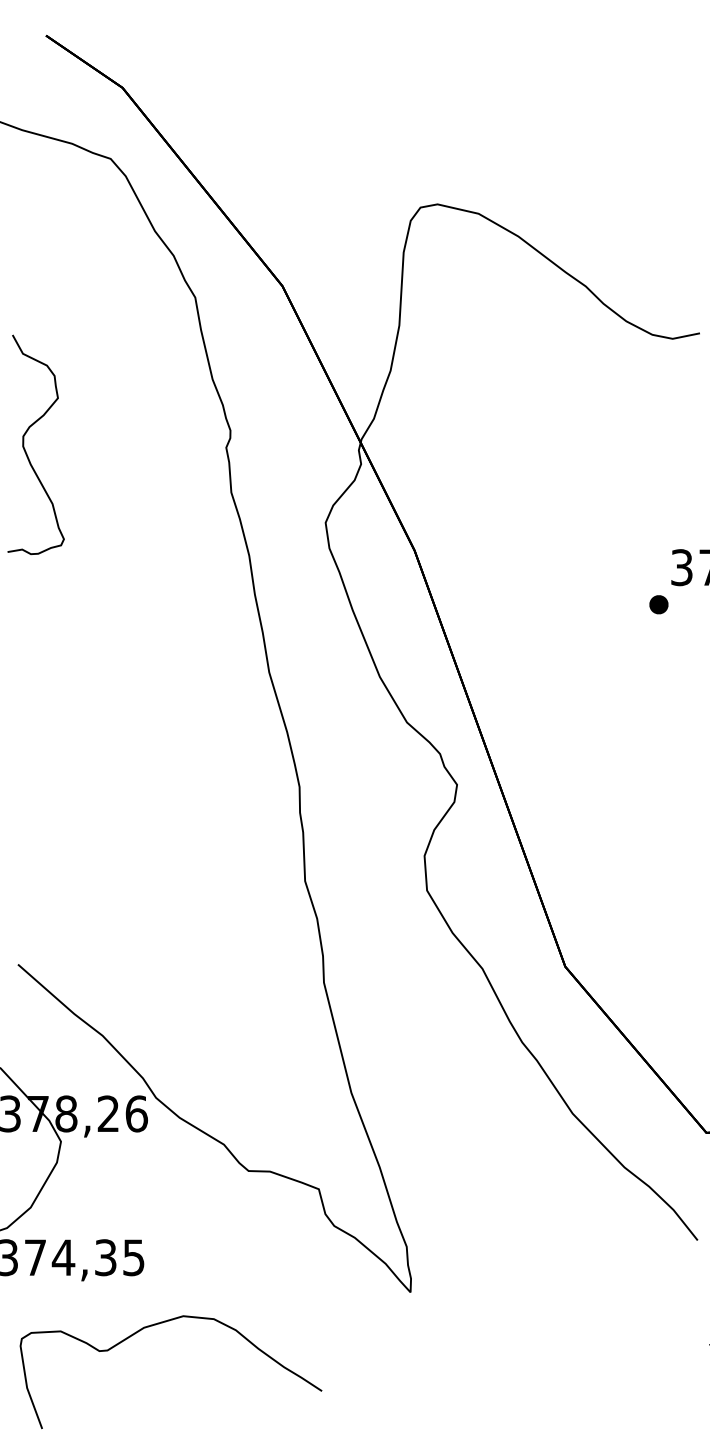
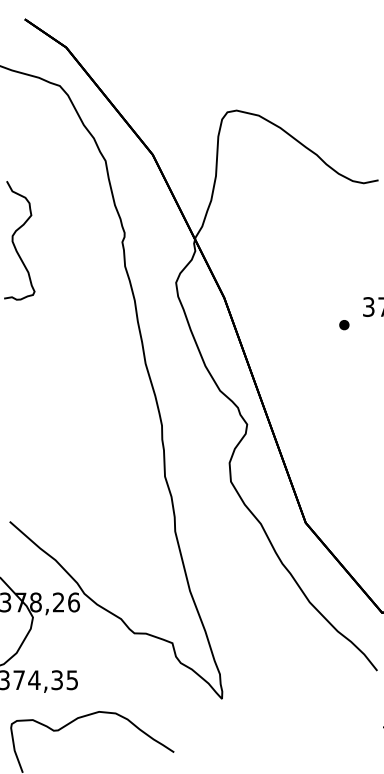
part: (659, 605) -> (344, 325), moved

